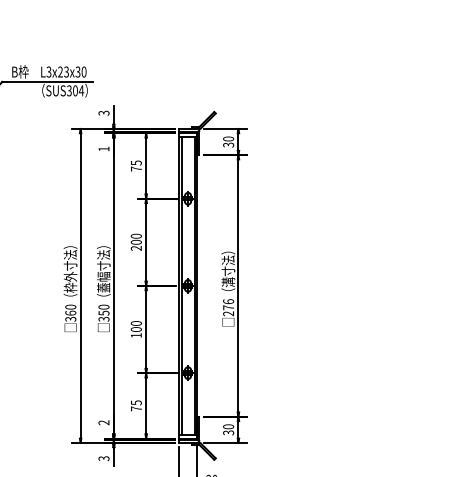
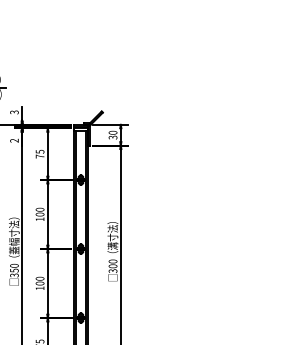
text: (103, 148) -> (14, 140), 1 -> 2
text: (135, 248) -> (39, 219), 200 -> 100
text: (228, 307) -> (112, 266), 276 -> 300

